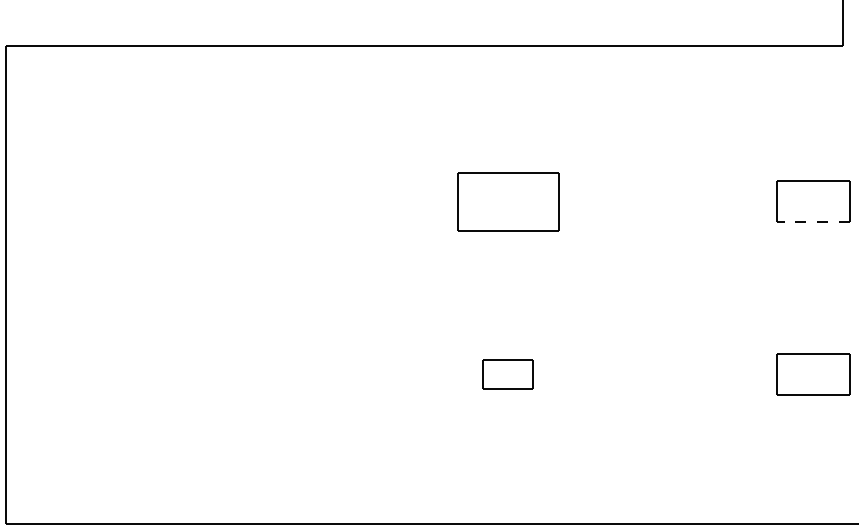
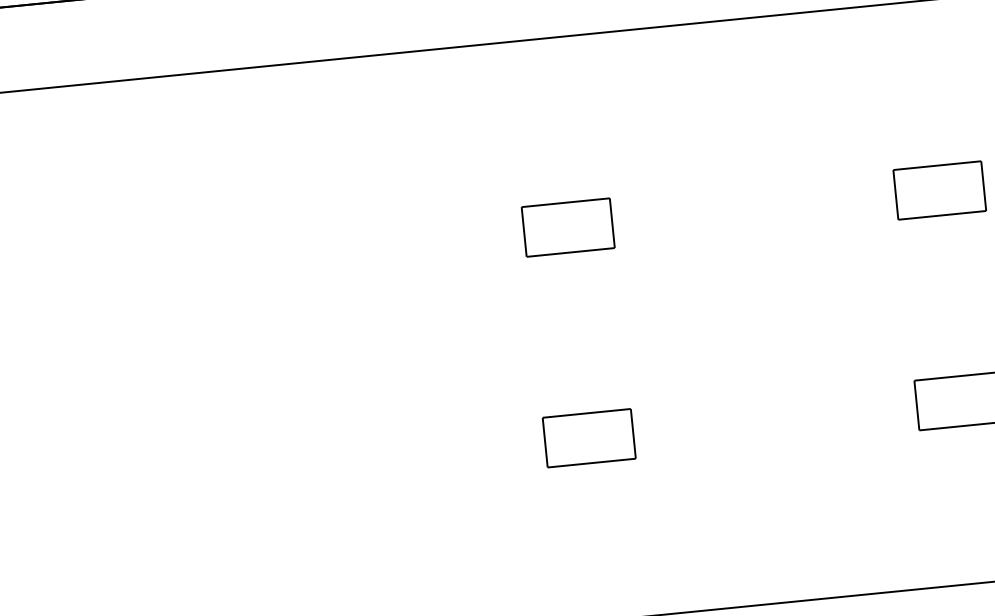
part: (507, 201) -> (567, 227), size x0.71
line: (812, 222) -> (941, 215), dashed -> solid
part: (507, 374) -> (588, 437), size x1.43

